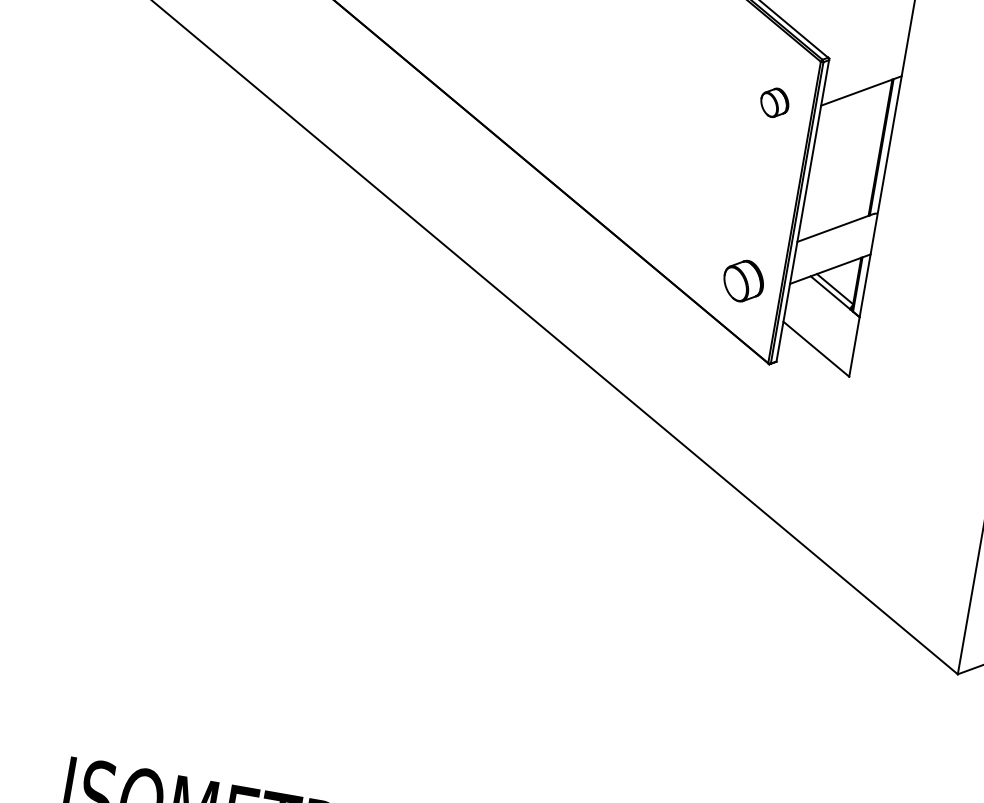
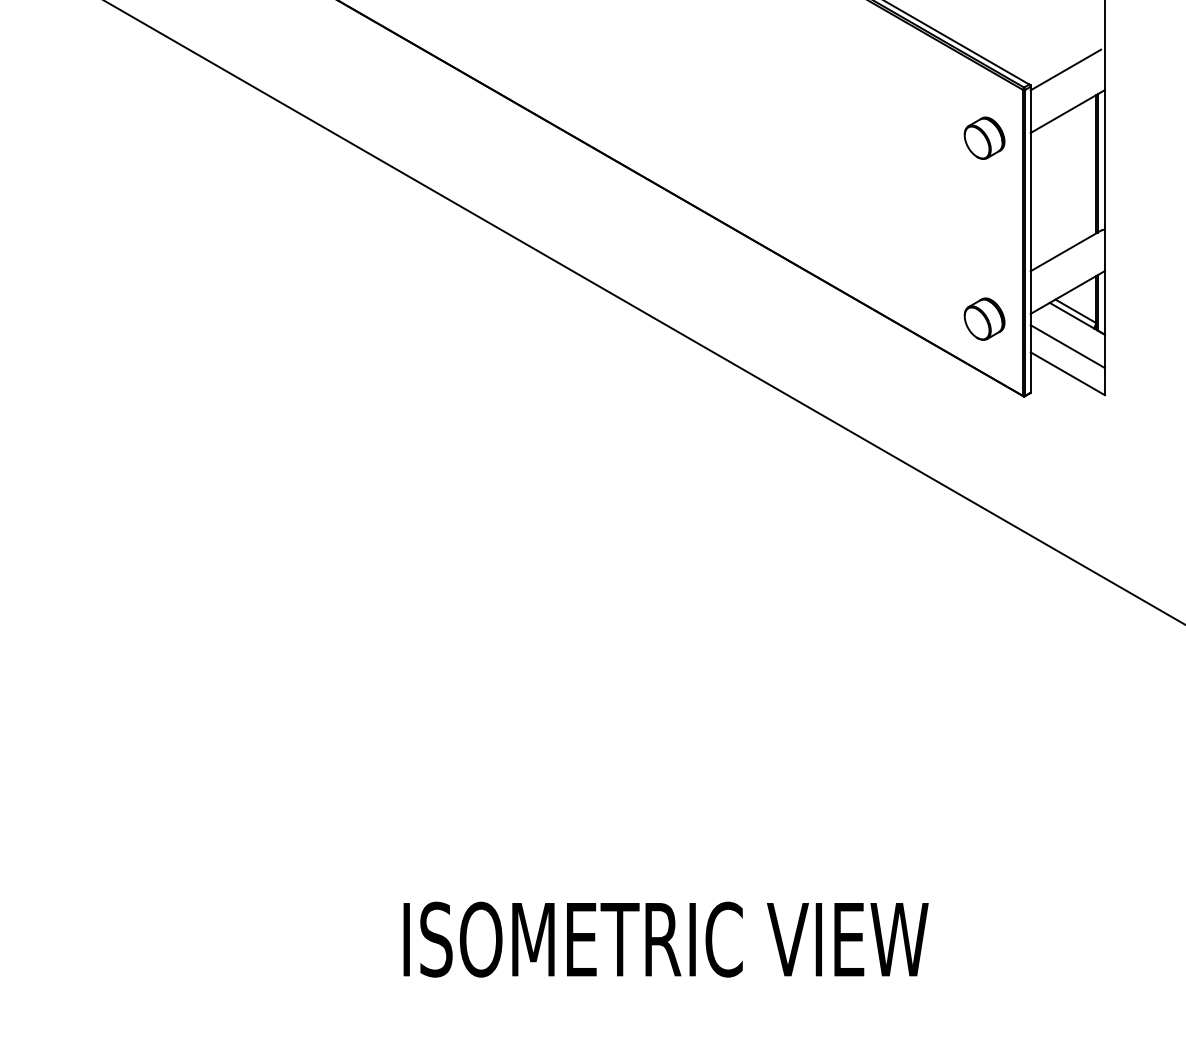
line: (866, 49) -> (1065, 69), added
part: (774, 102) -> (984, 137), size x1.43
line: (820, 322) -> (1067, 346), added

